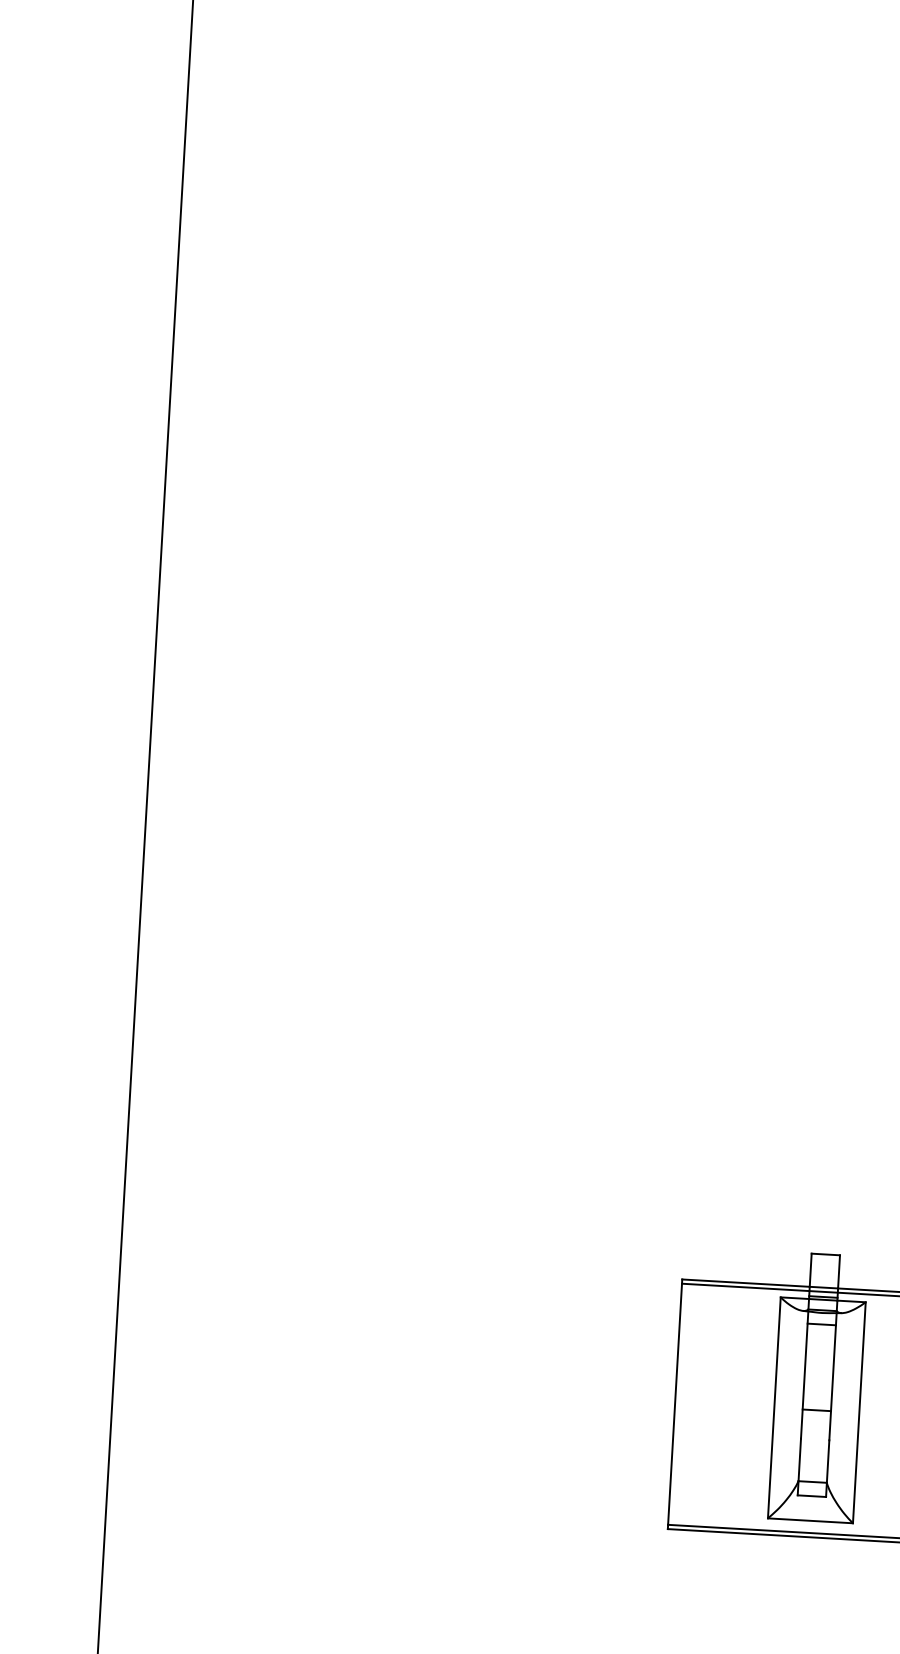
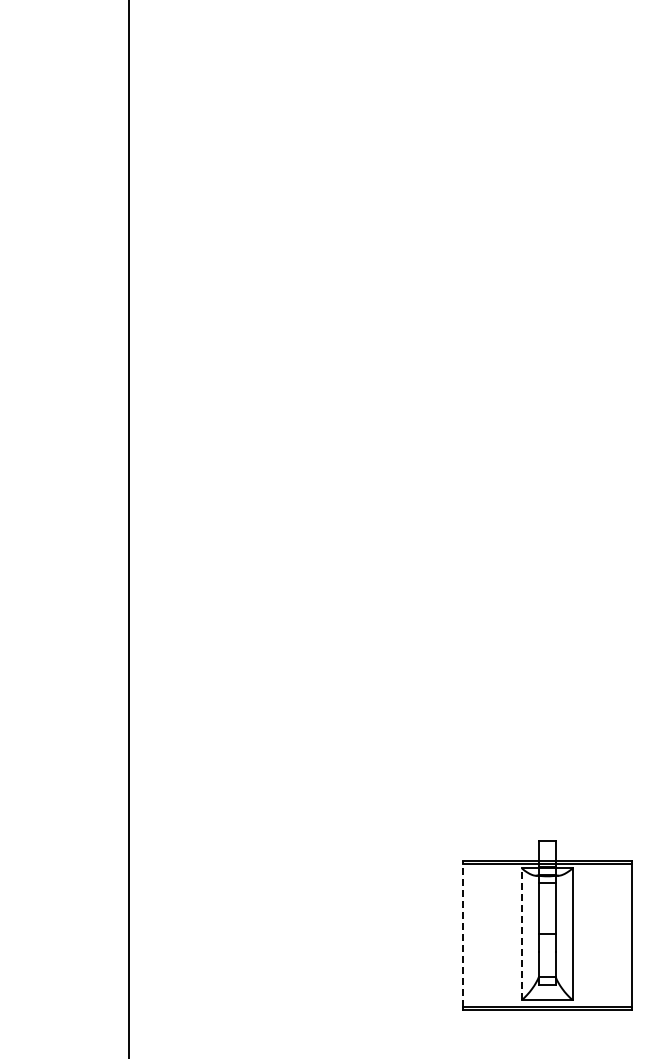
line: (674, 1400) -> (462, 933), solid -> dashed
line: (775, 1408) -> (522, 934), solid -> dashed

